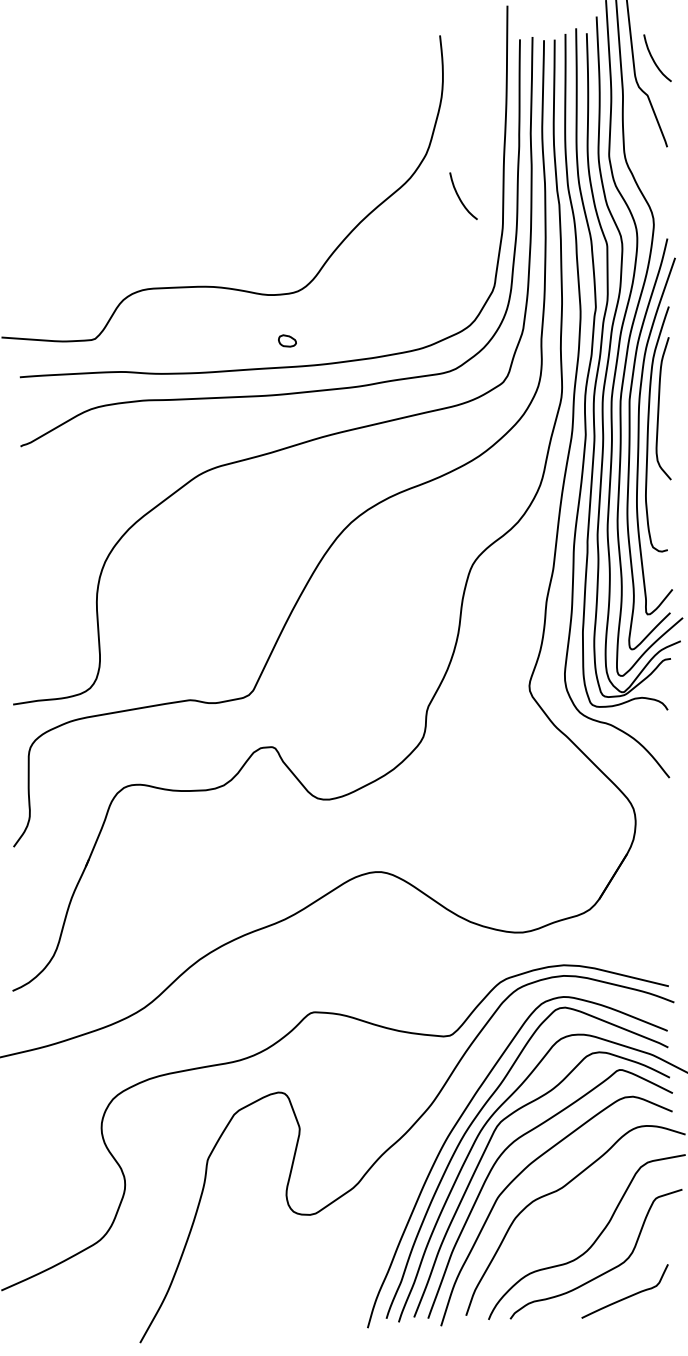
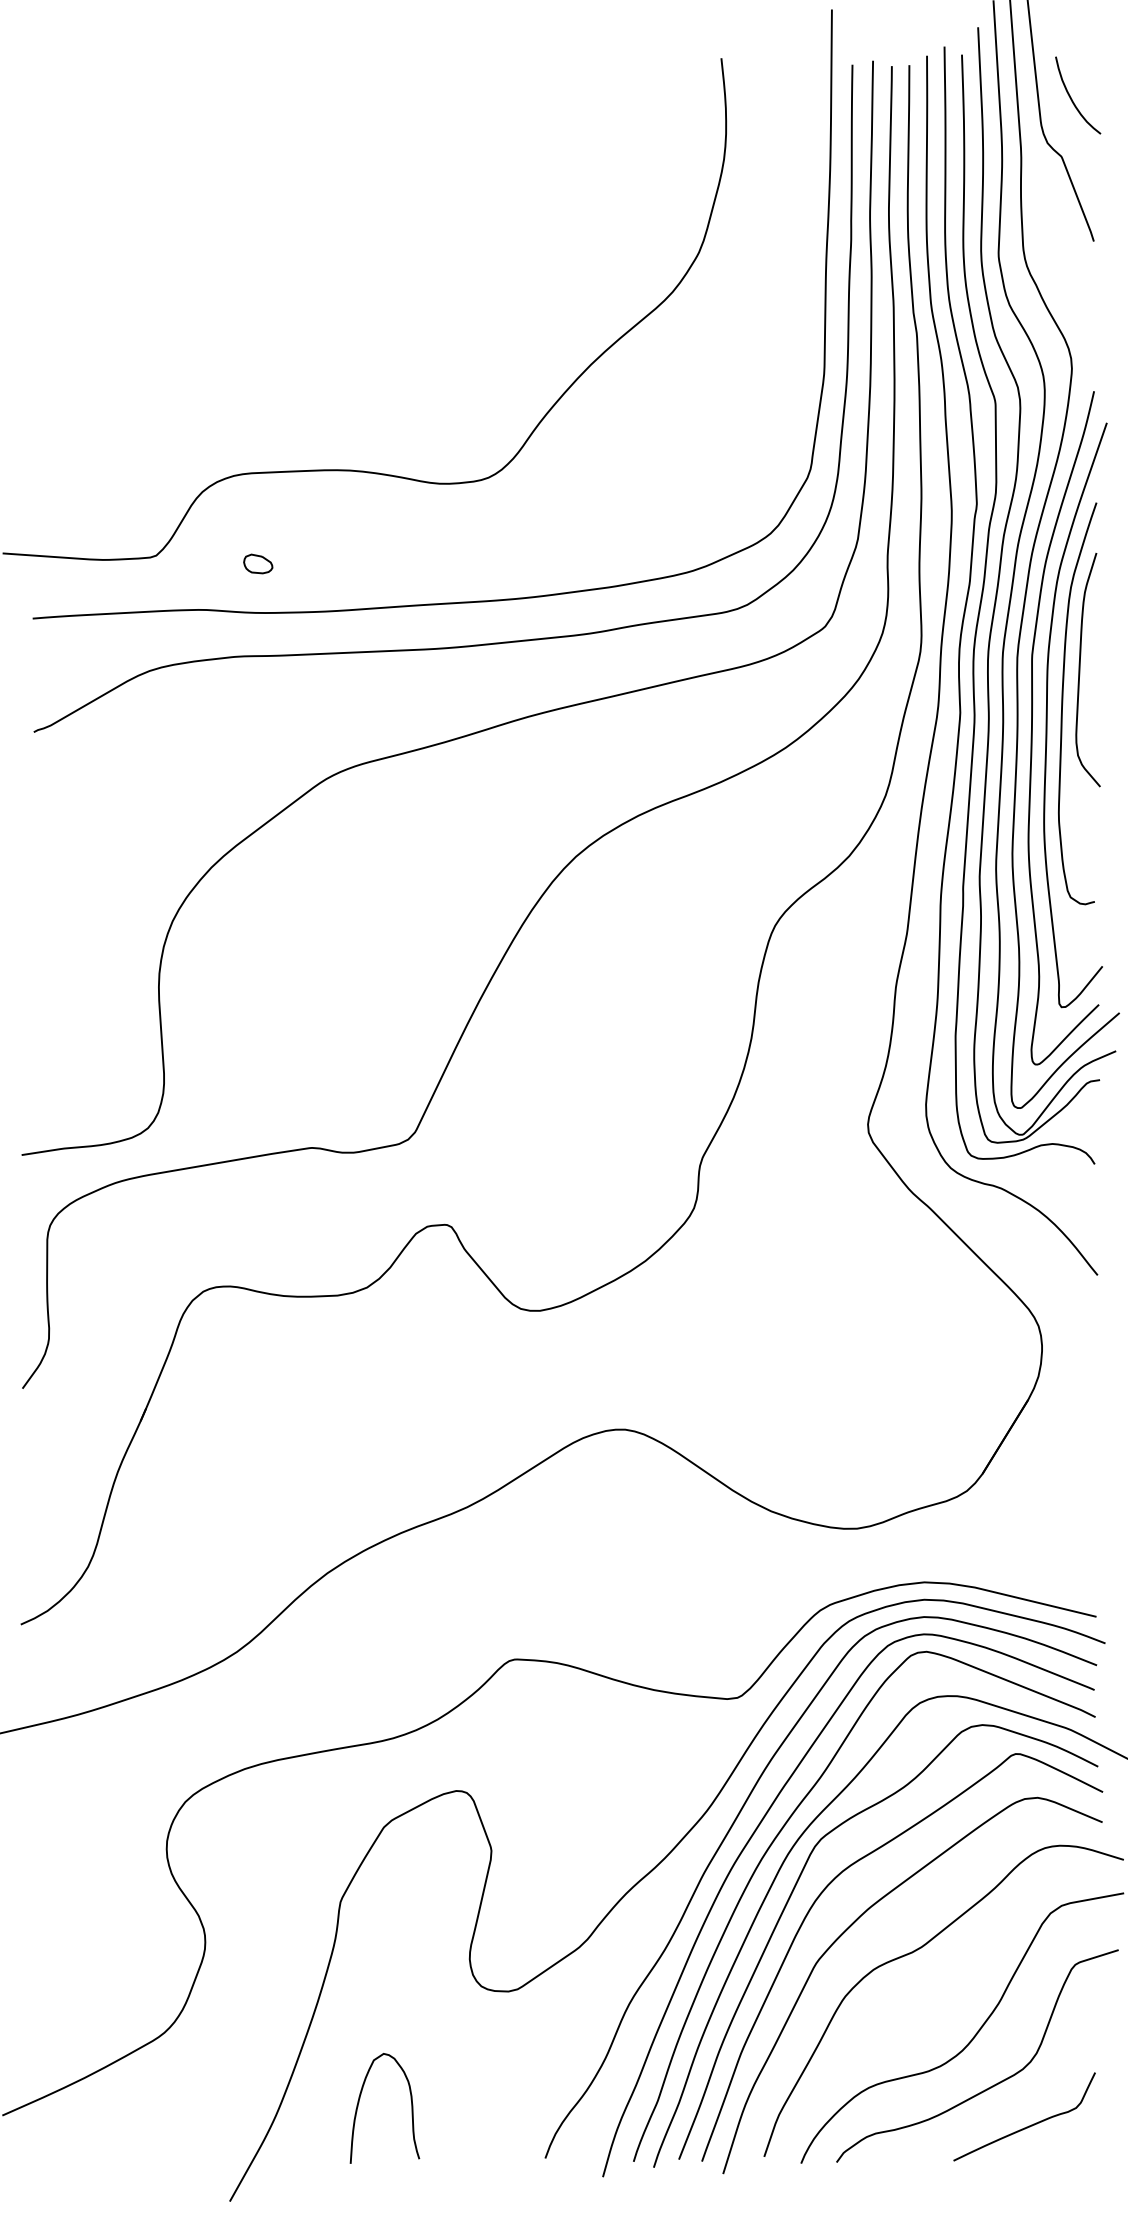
curve: (460, 197) -> (754, 323), removed
part: (287, 340) -> (258, 563), moved
curve: (443, 1121) -> (727, 1838), added
curve: (219, 1283) -> (359, 2103), added

